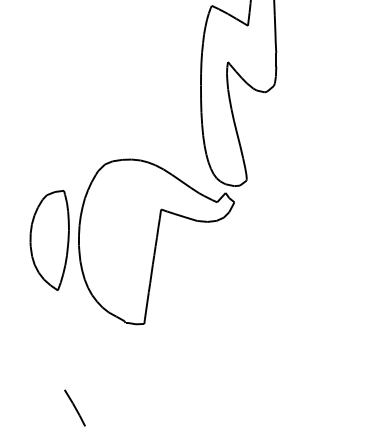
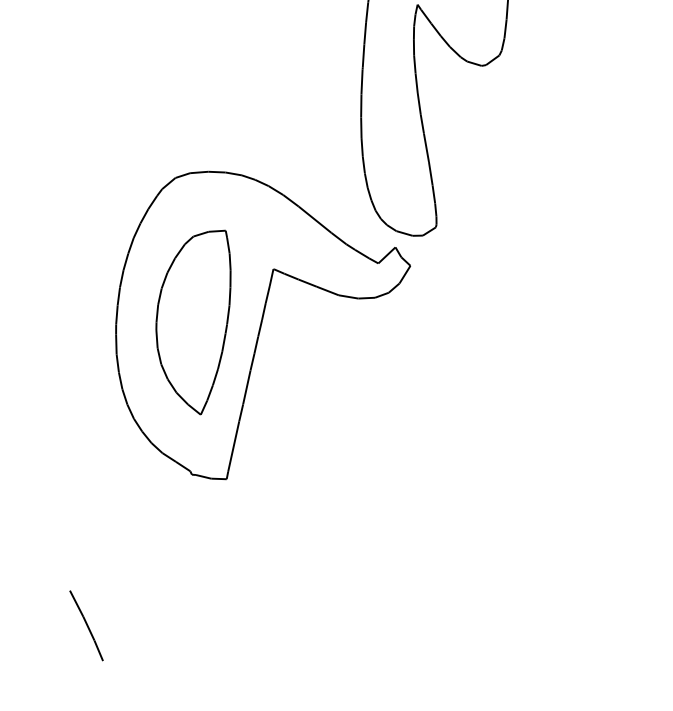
part: (49, 240) -> (192, 320), moved

